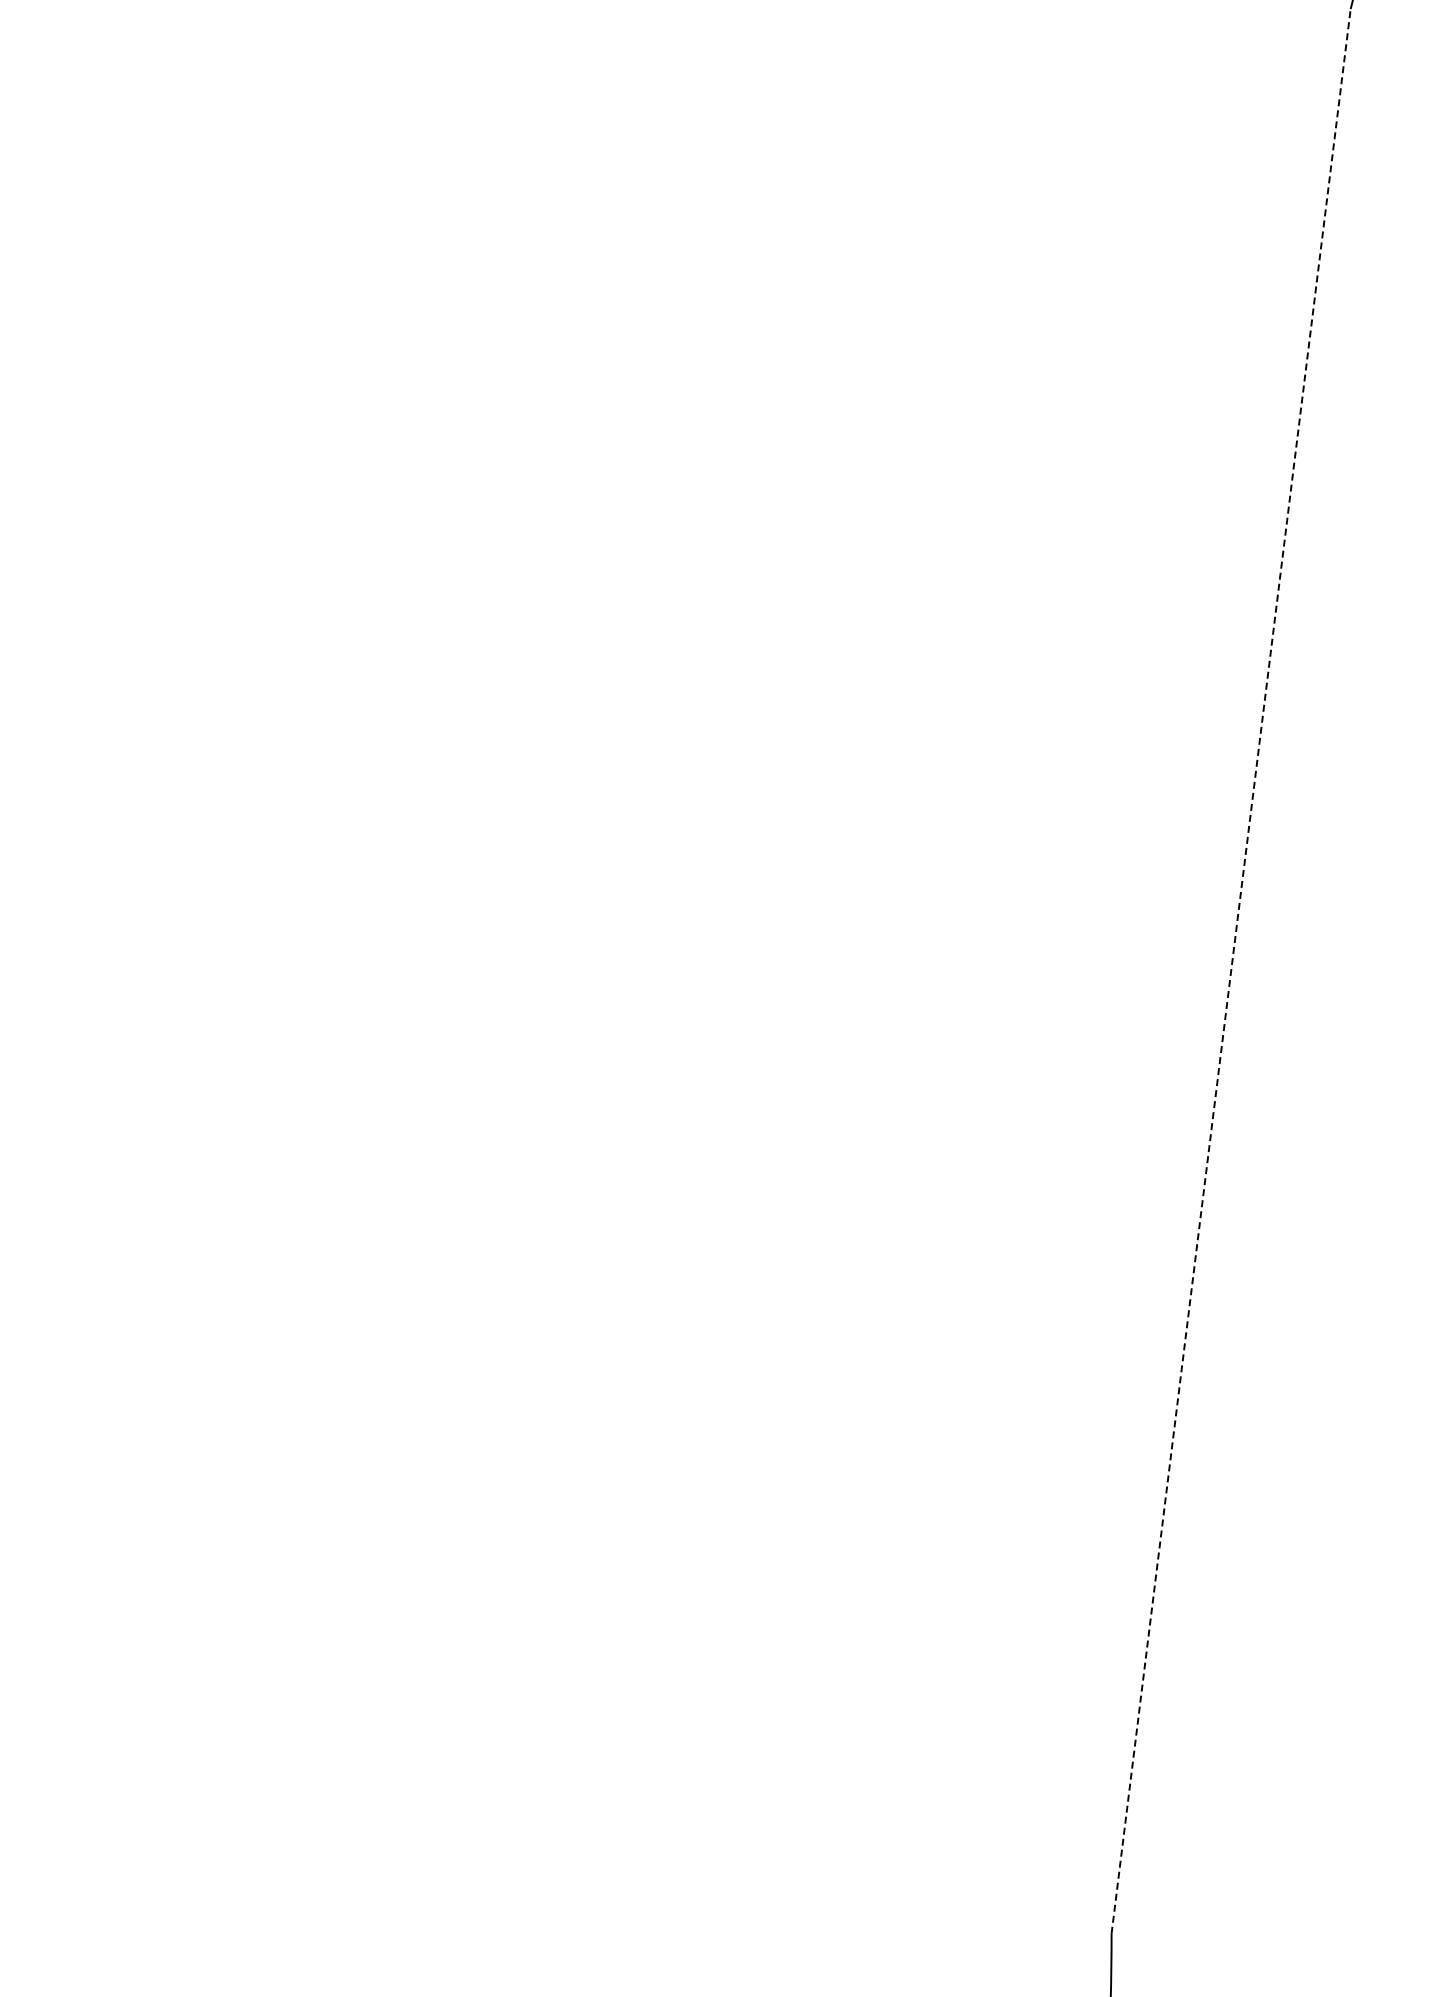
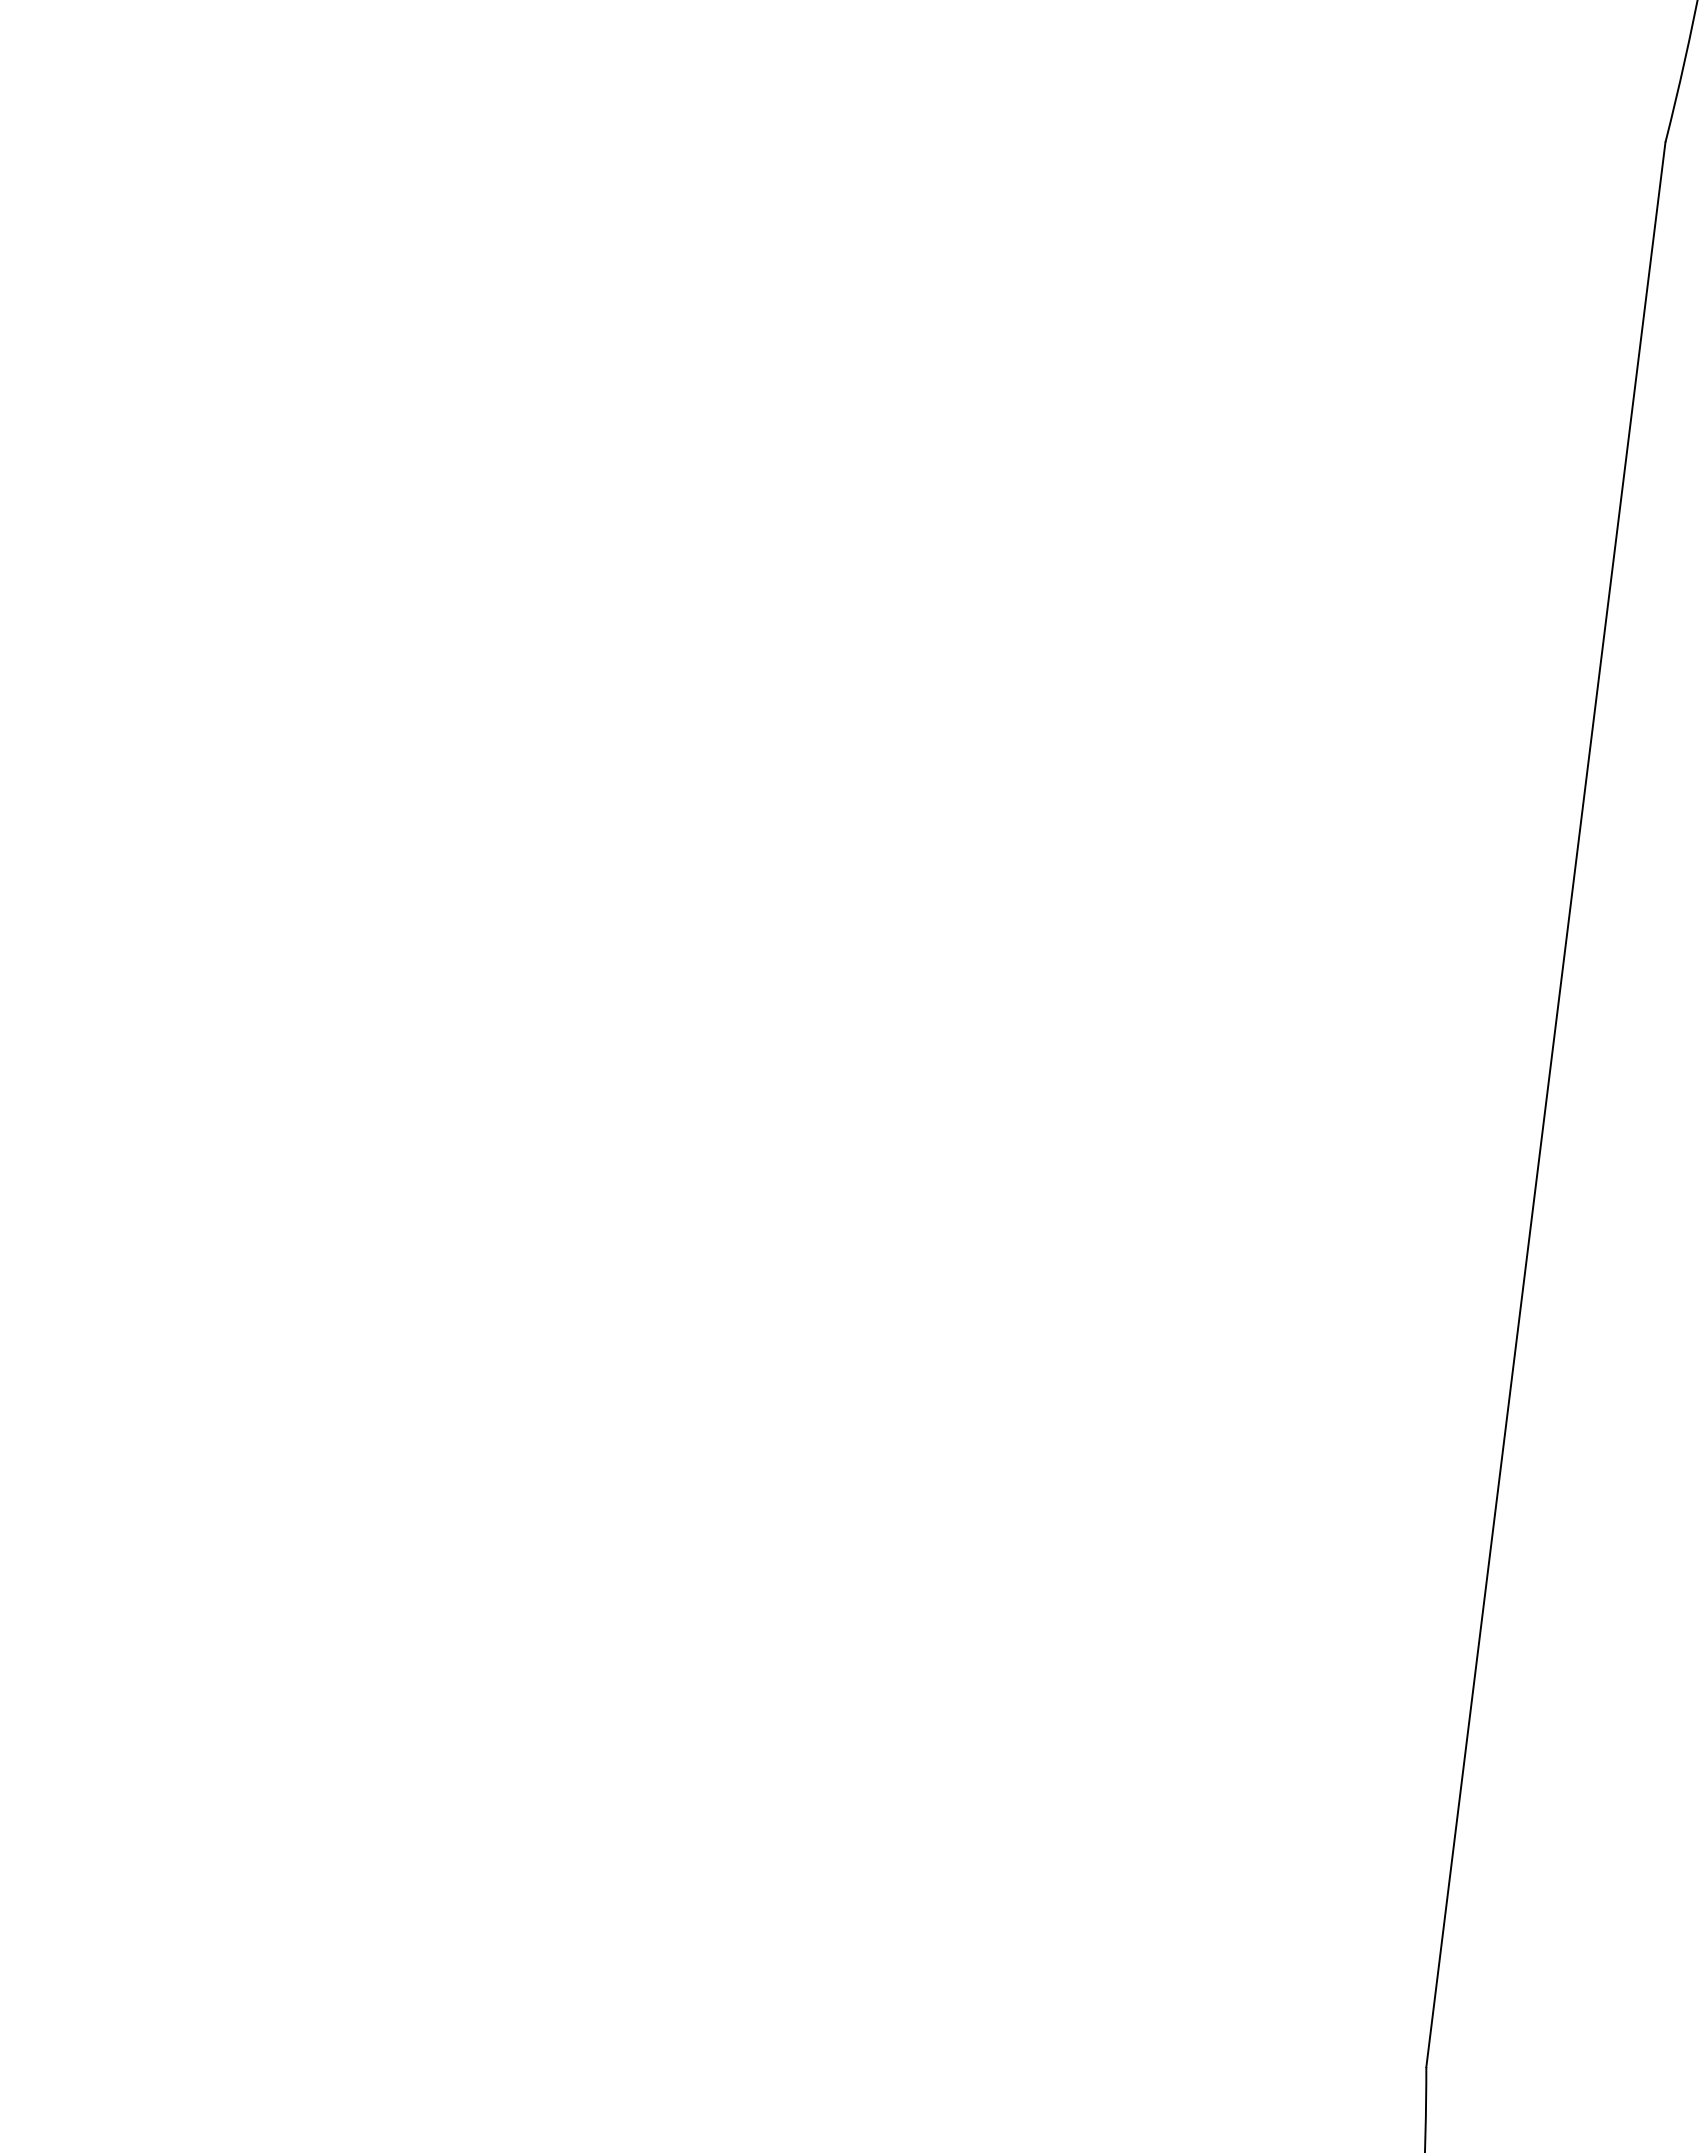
line: (1230, 971) -> (1545, 1104), dashed -> solid

